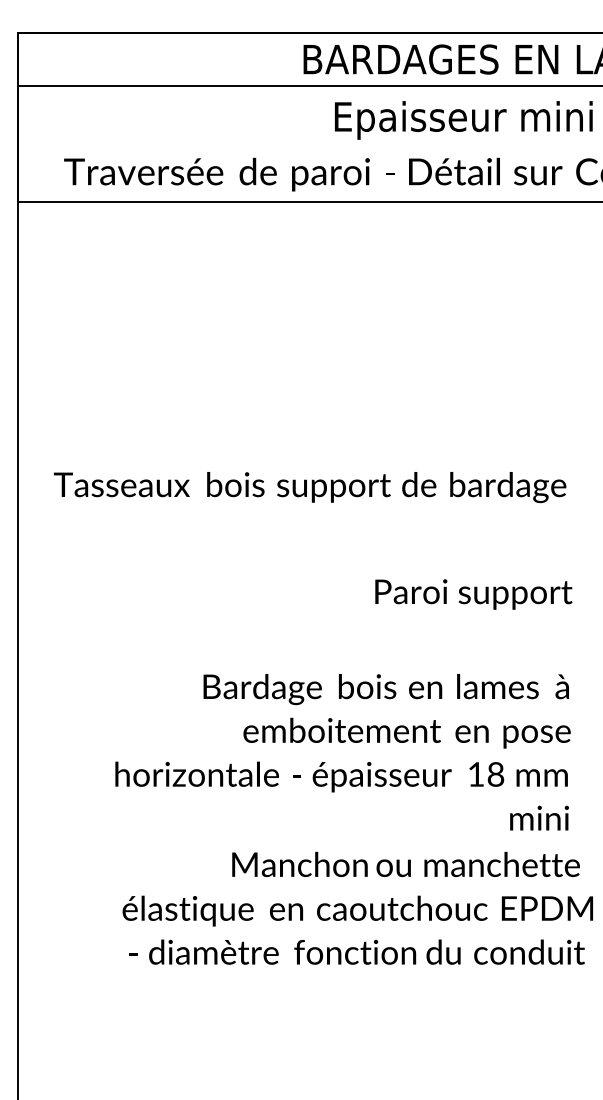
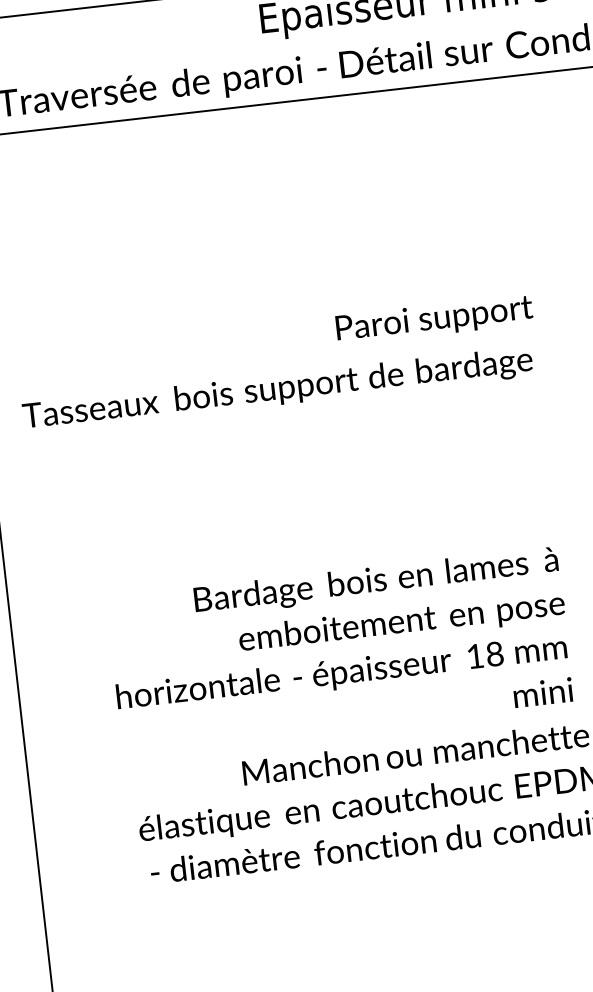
text: (473, 594) -> (434, 319), moved

